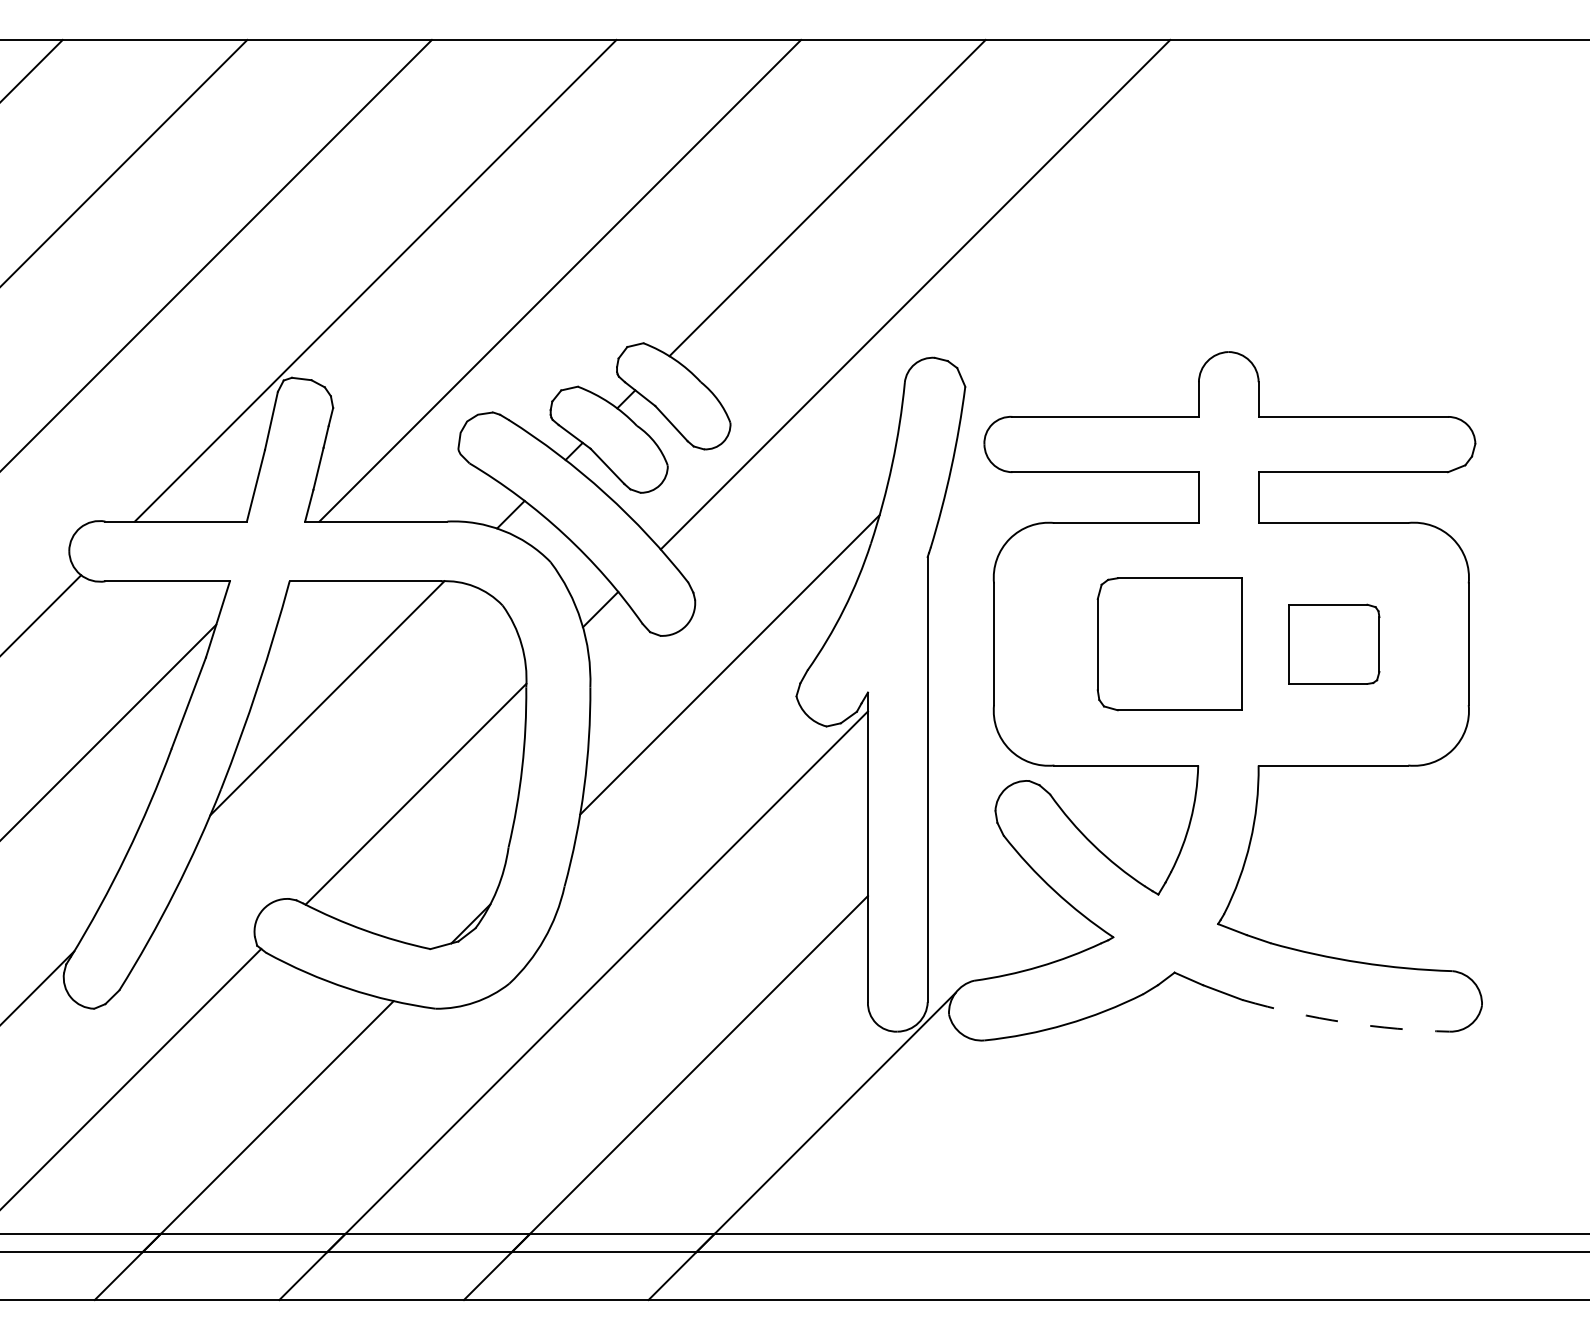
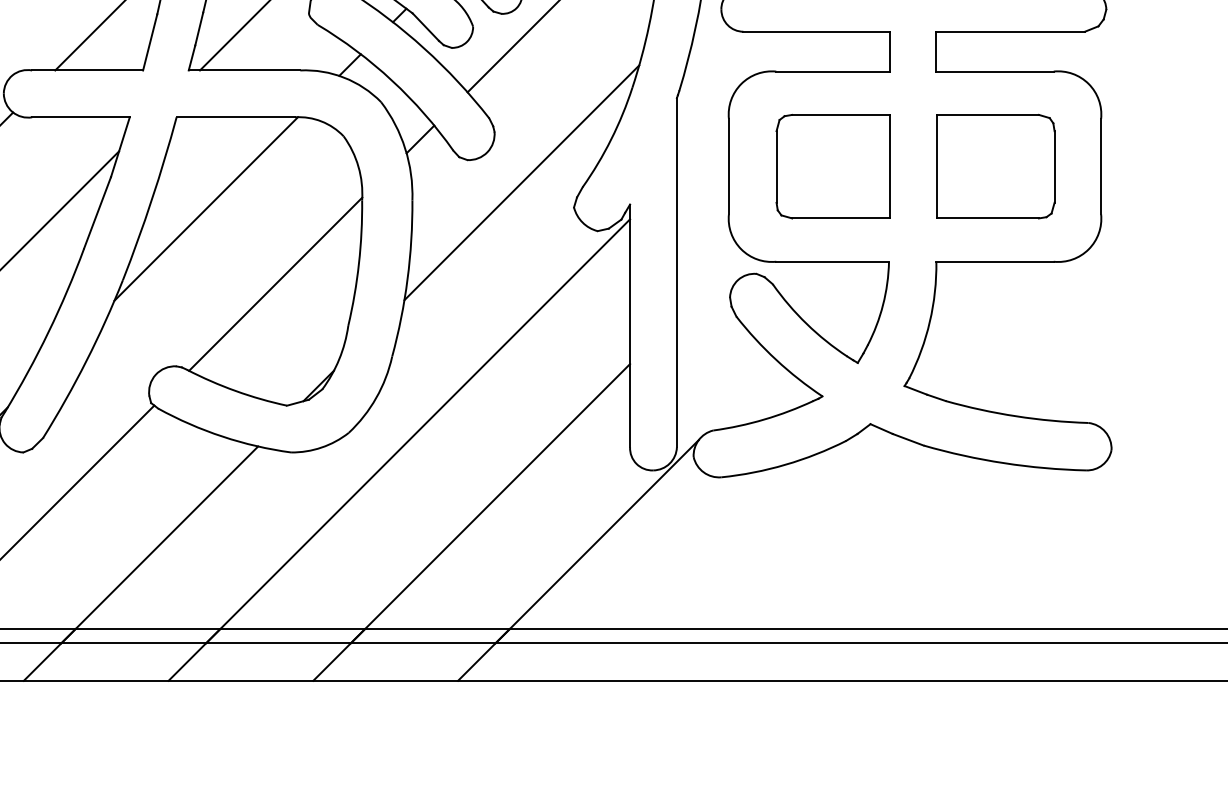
part: (1169, 644) -> (832, 166), moved
part: (1334, 644) -> (995, 166), size x1.67
arc: (1344, 1022) -> (1003, 463), dashed -> solid

